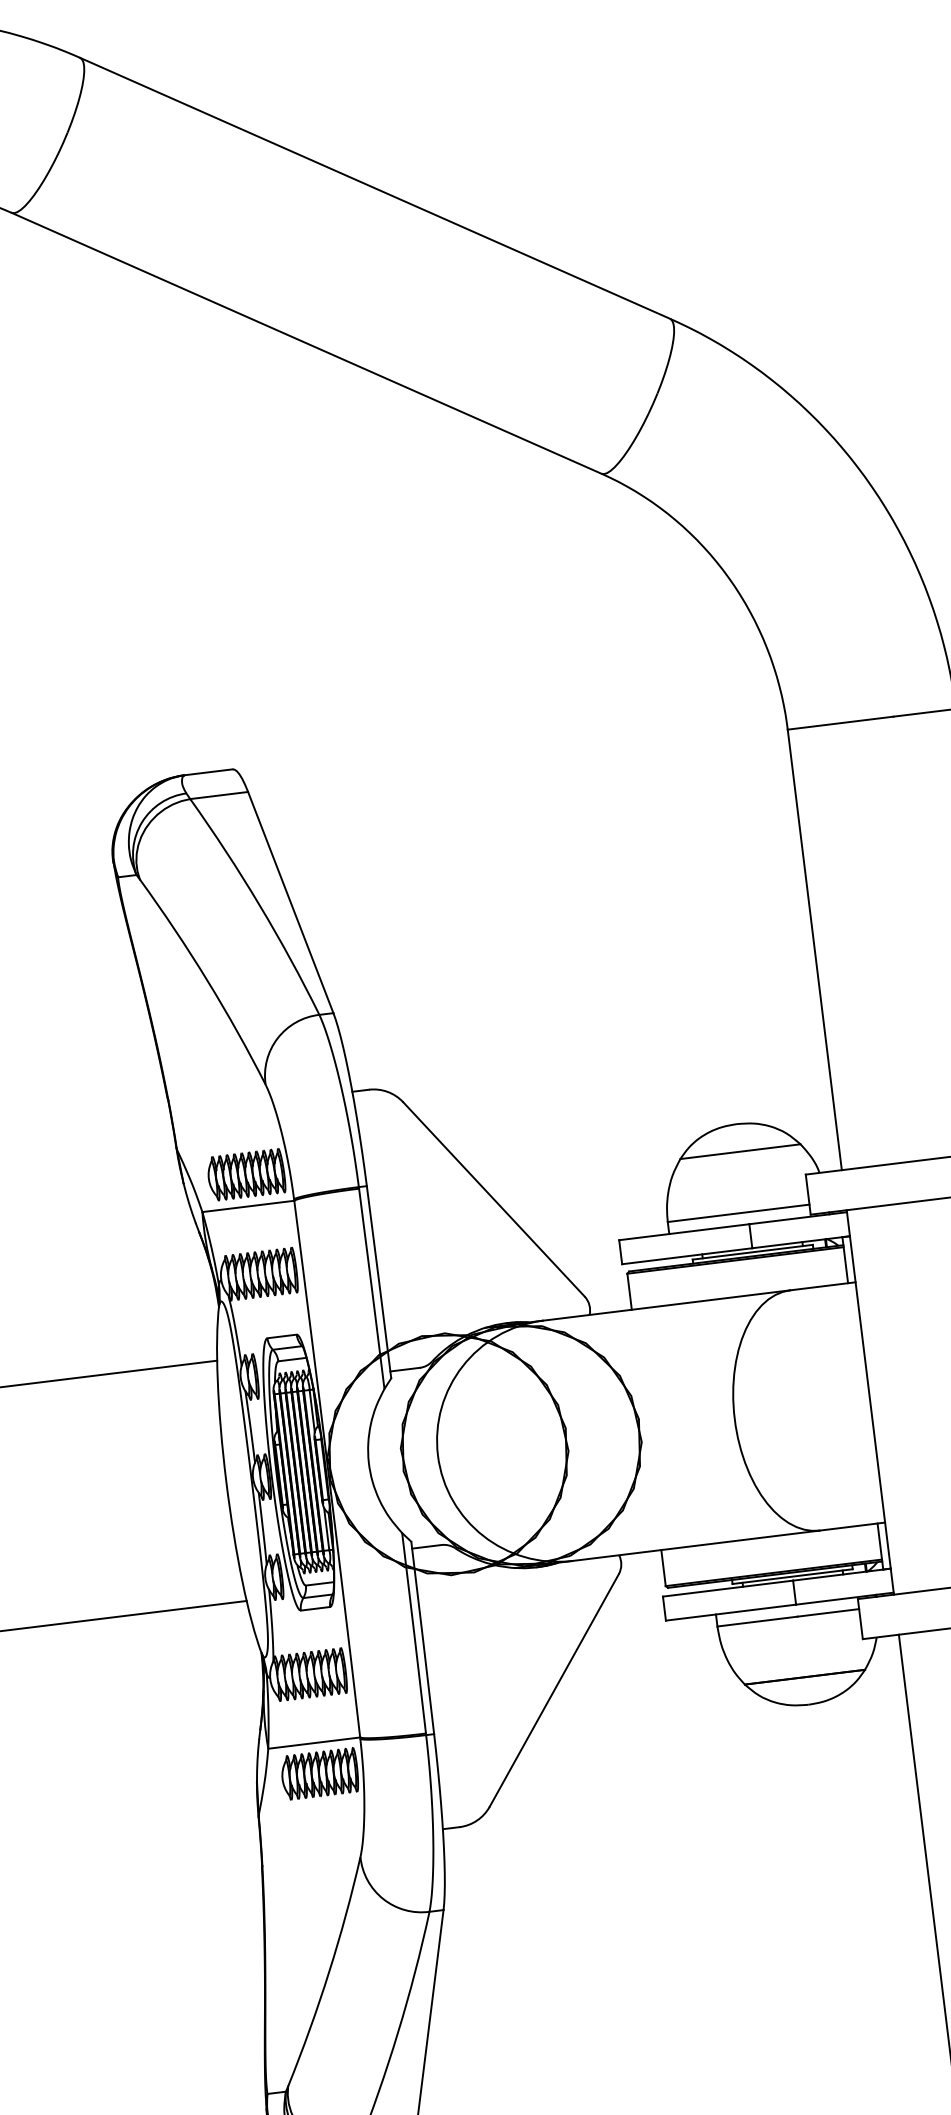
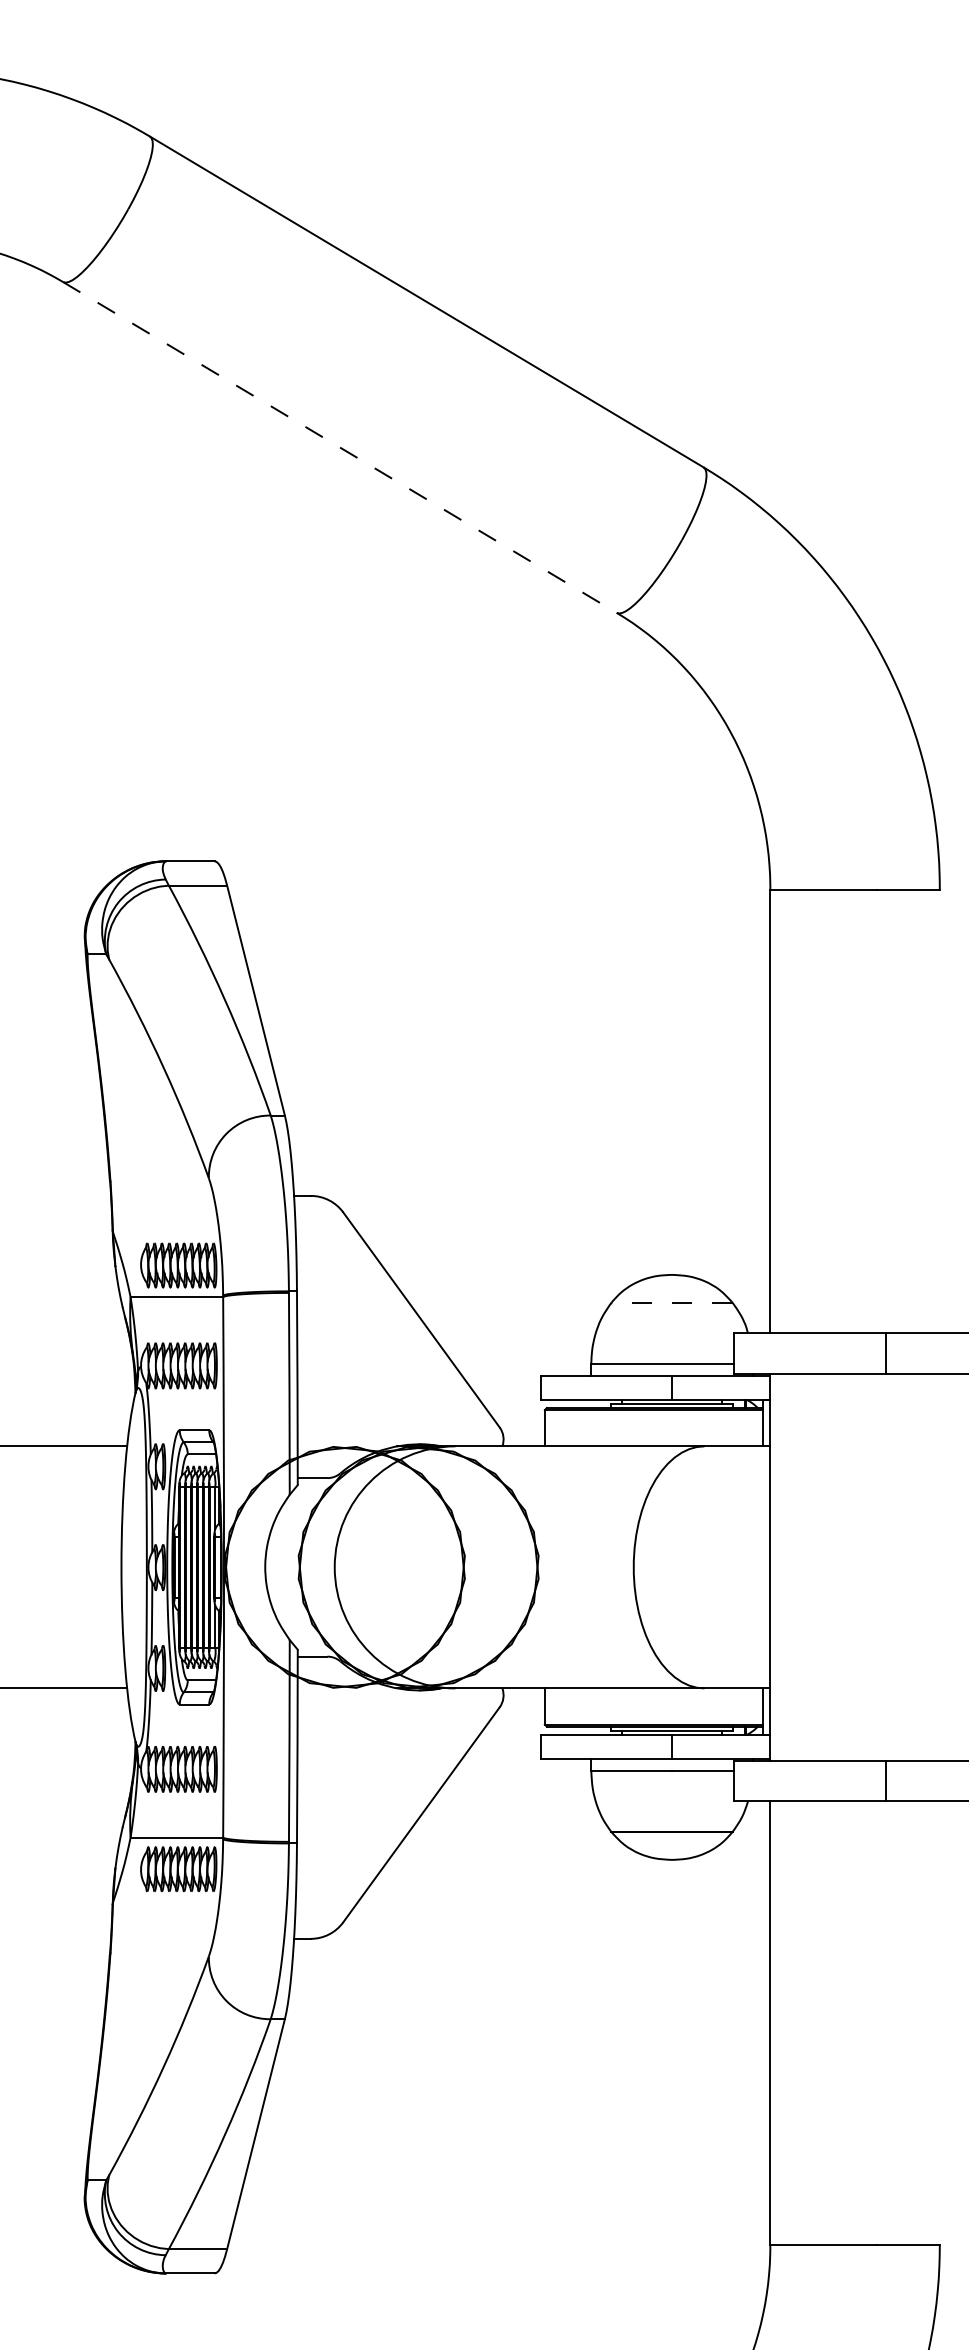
line: (307, 343) -> (340, 447), solid -> dashed
line: (740, 1151) -> (672, 1302), solid -> dashed

